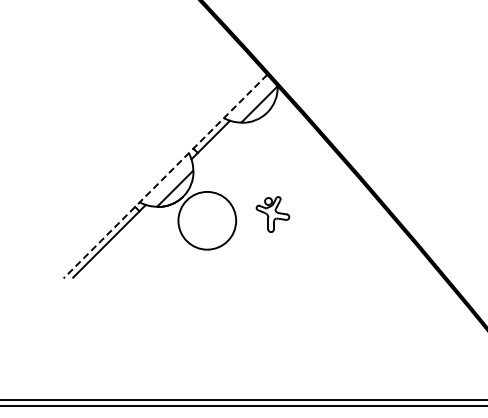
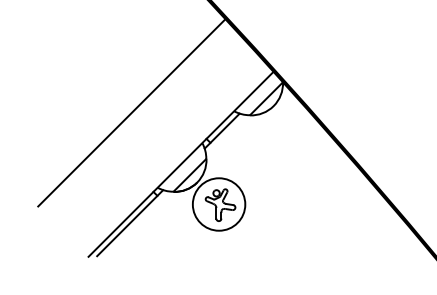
line: (111, 119) -> (132, 112), added
line: (165, 176) -> (181, 164), dashed -> solid
part: (272, 214) -> (220, 205), moved

